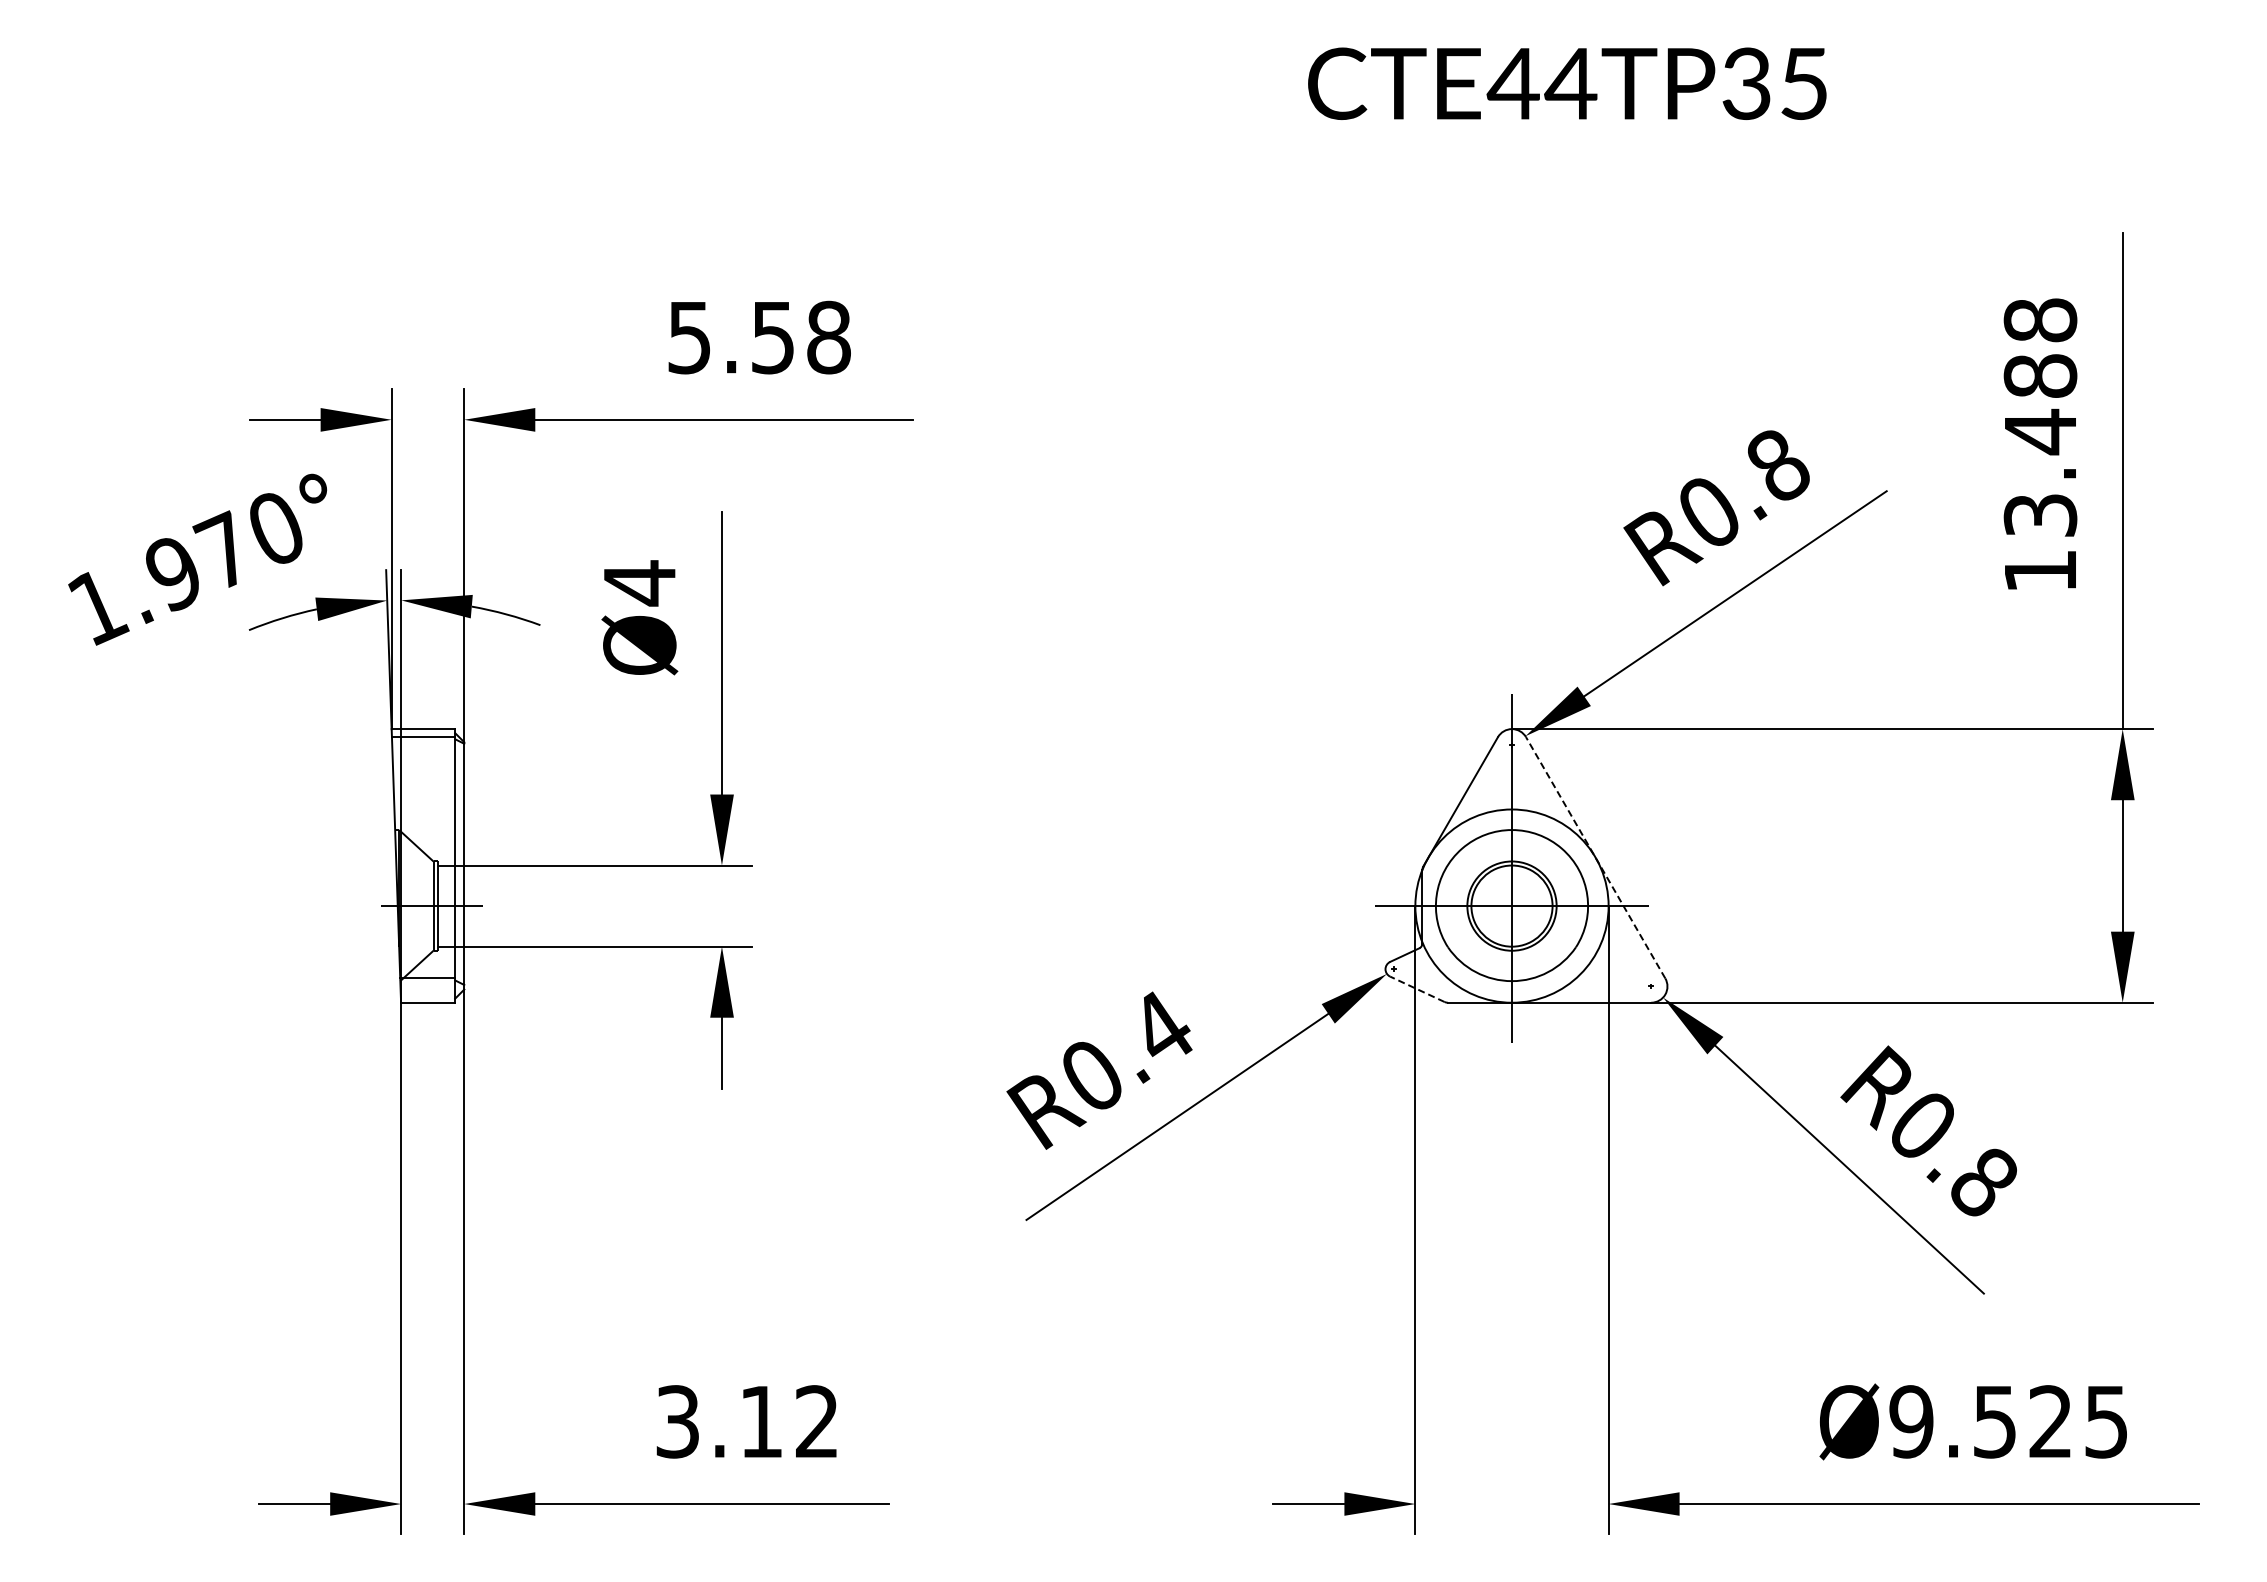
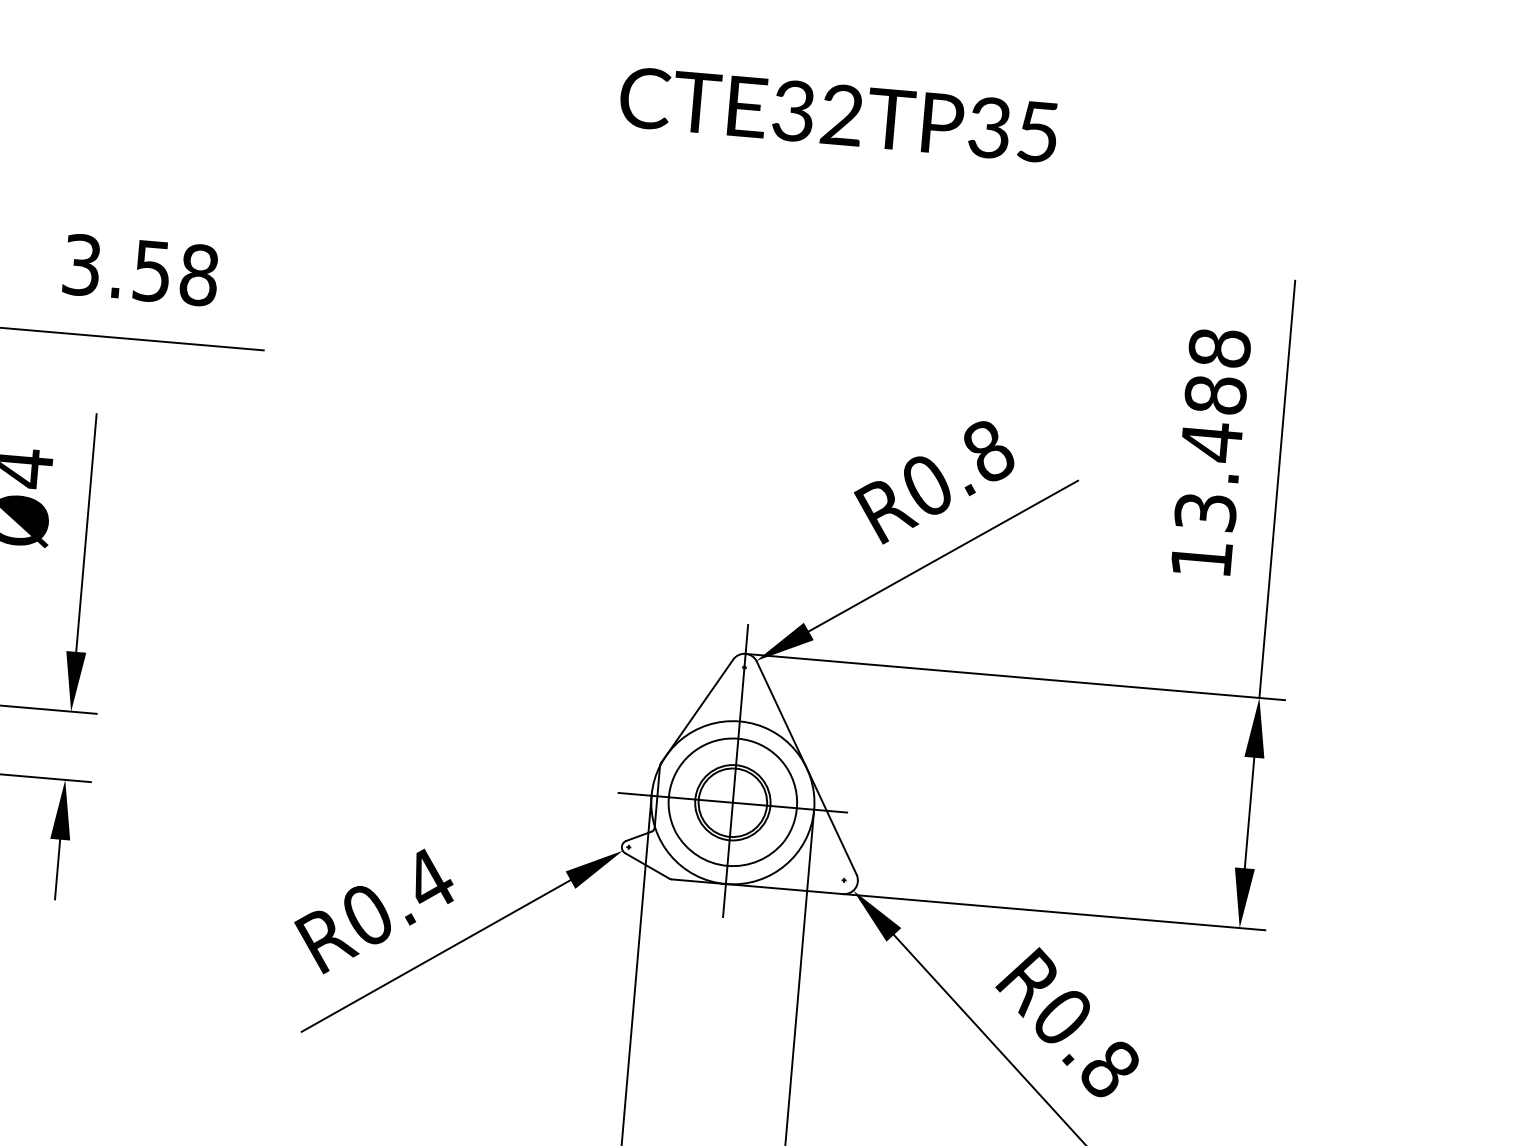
text: (1541, 83) -> (817, 112), CTE44TP35 -> CTE32TP35
text: (689, 336) -> (81, 264), 5.58 -> 3.58
line: (1595, 857) -> (806, 767), dashed -> solid
line: (1416, 989) -> (646, 866), dashed -> solid

